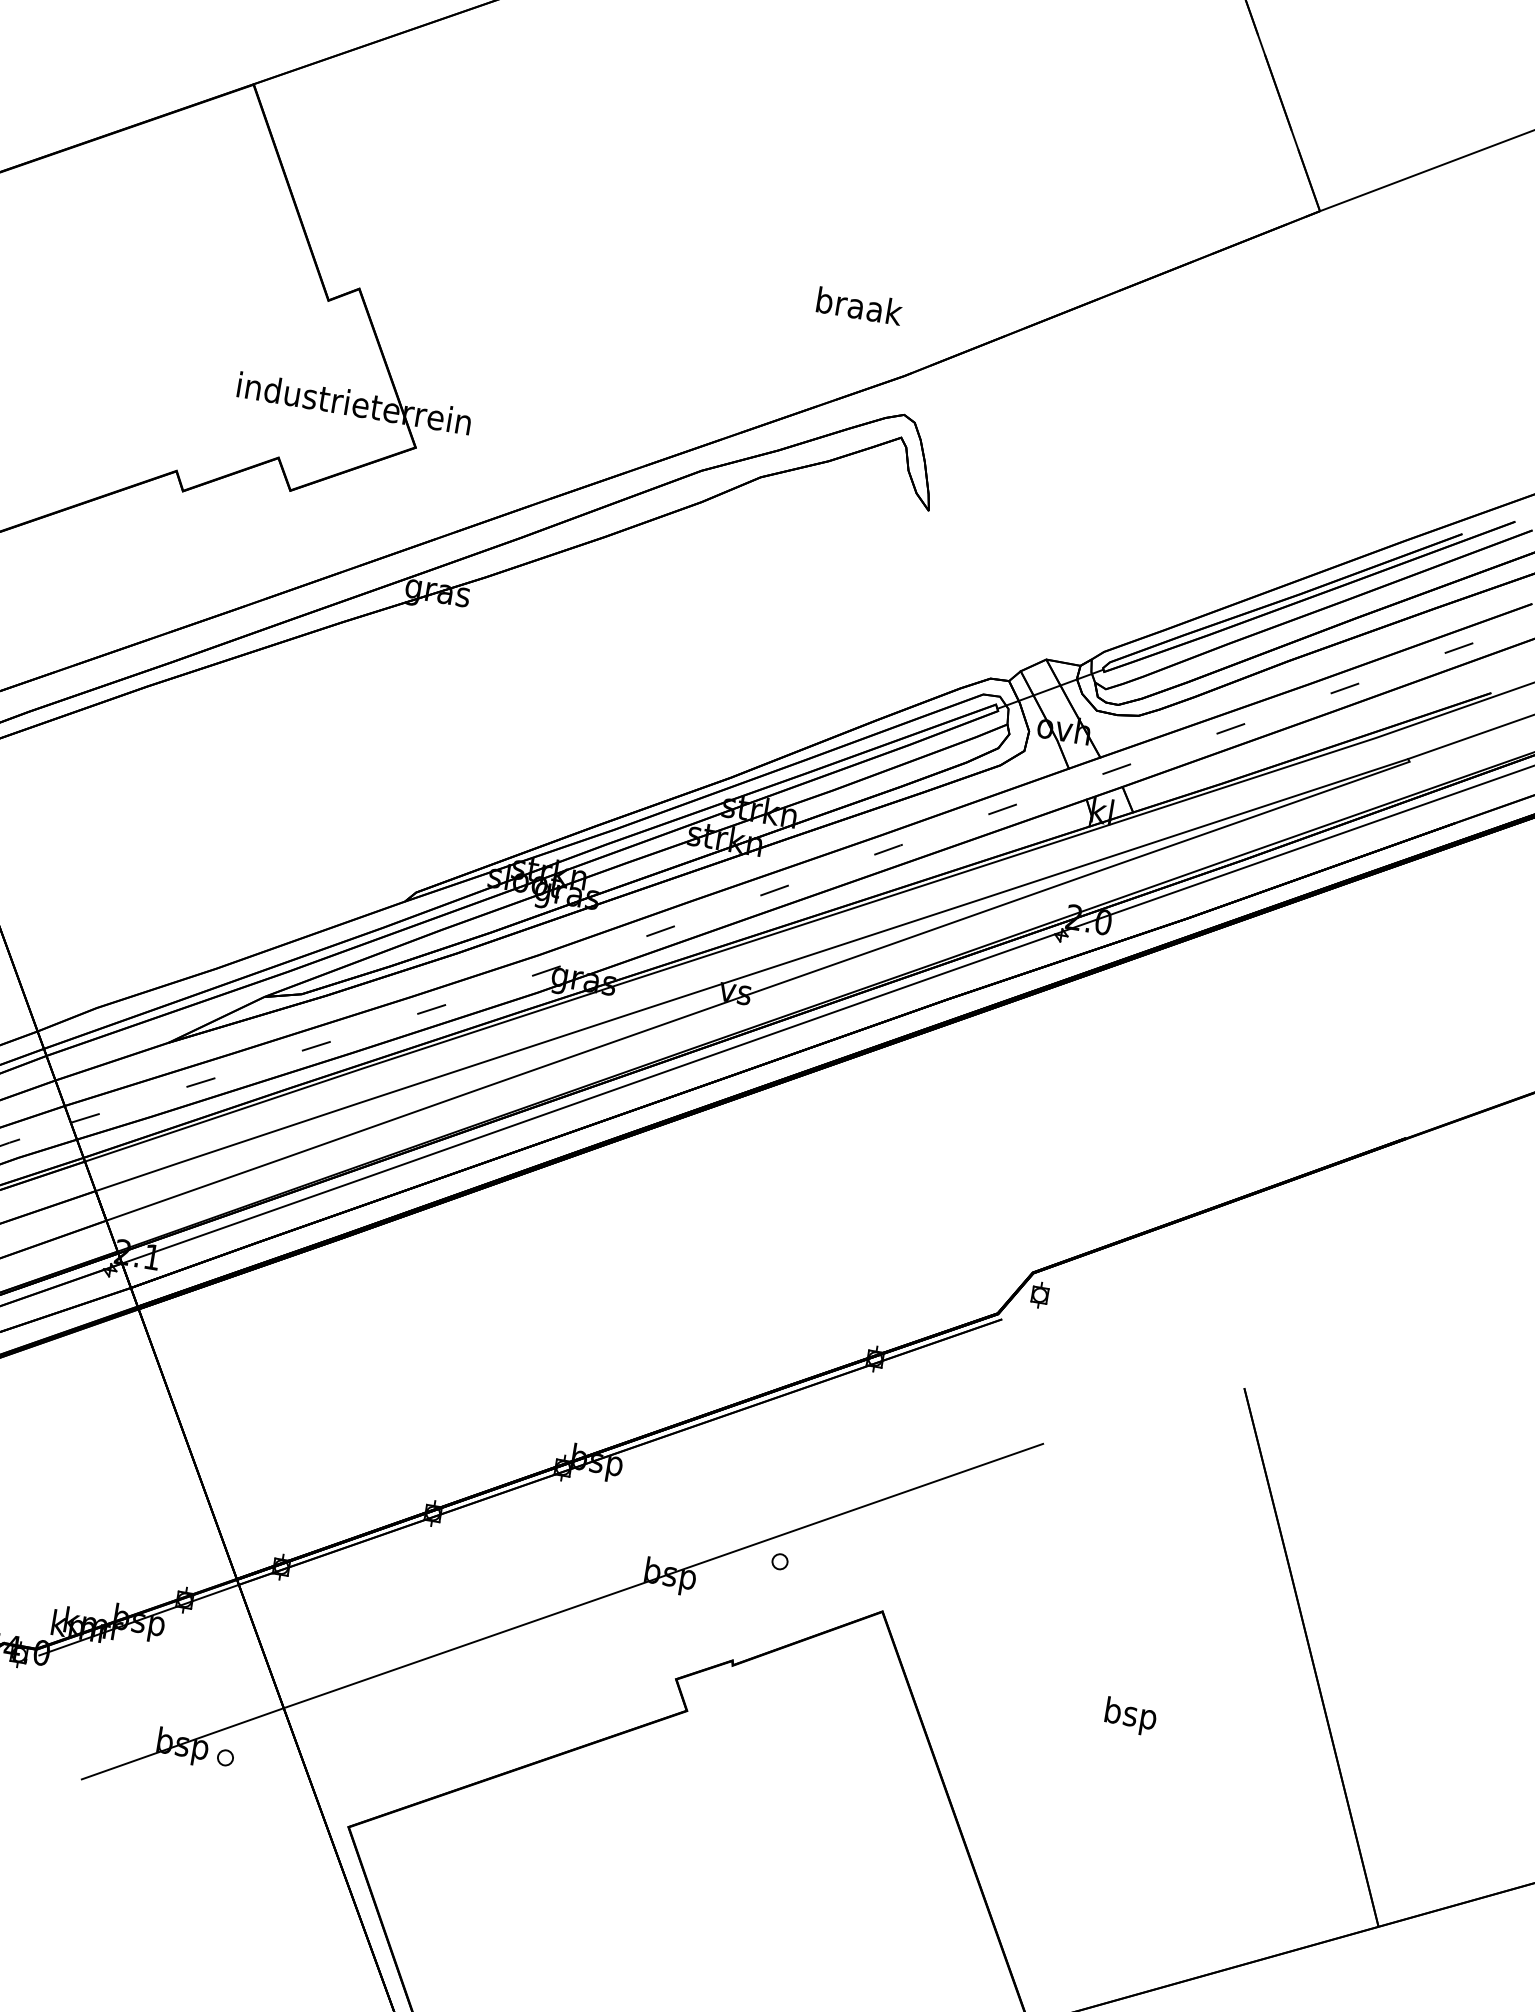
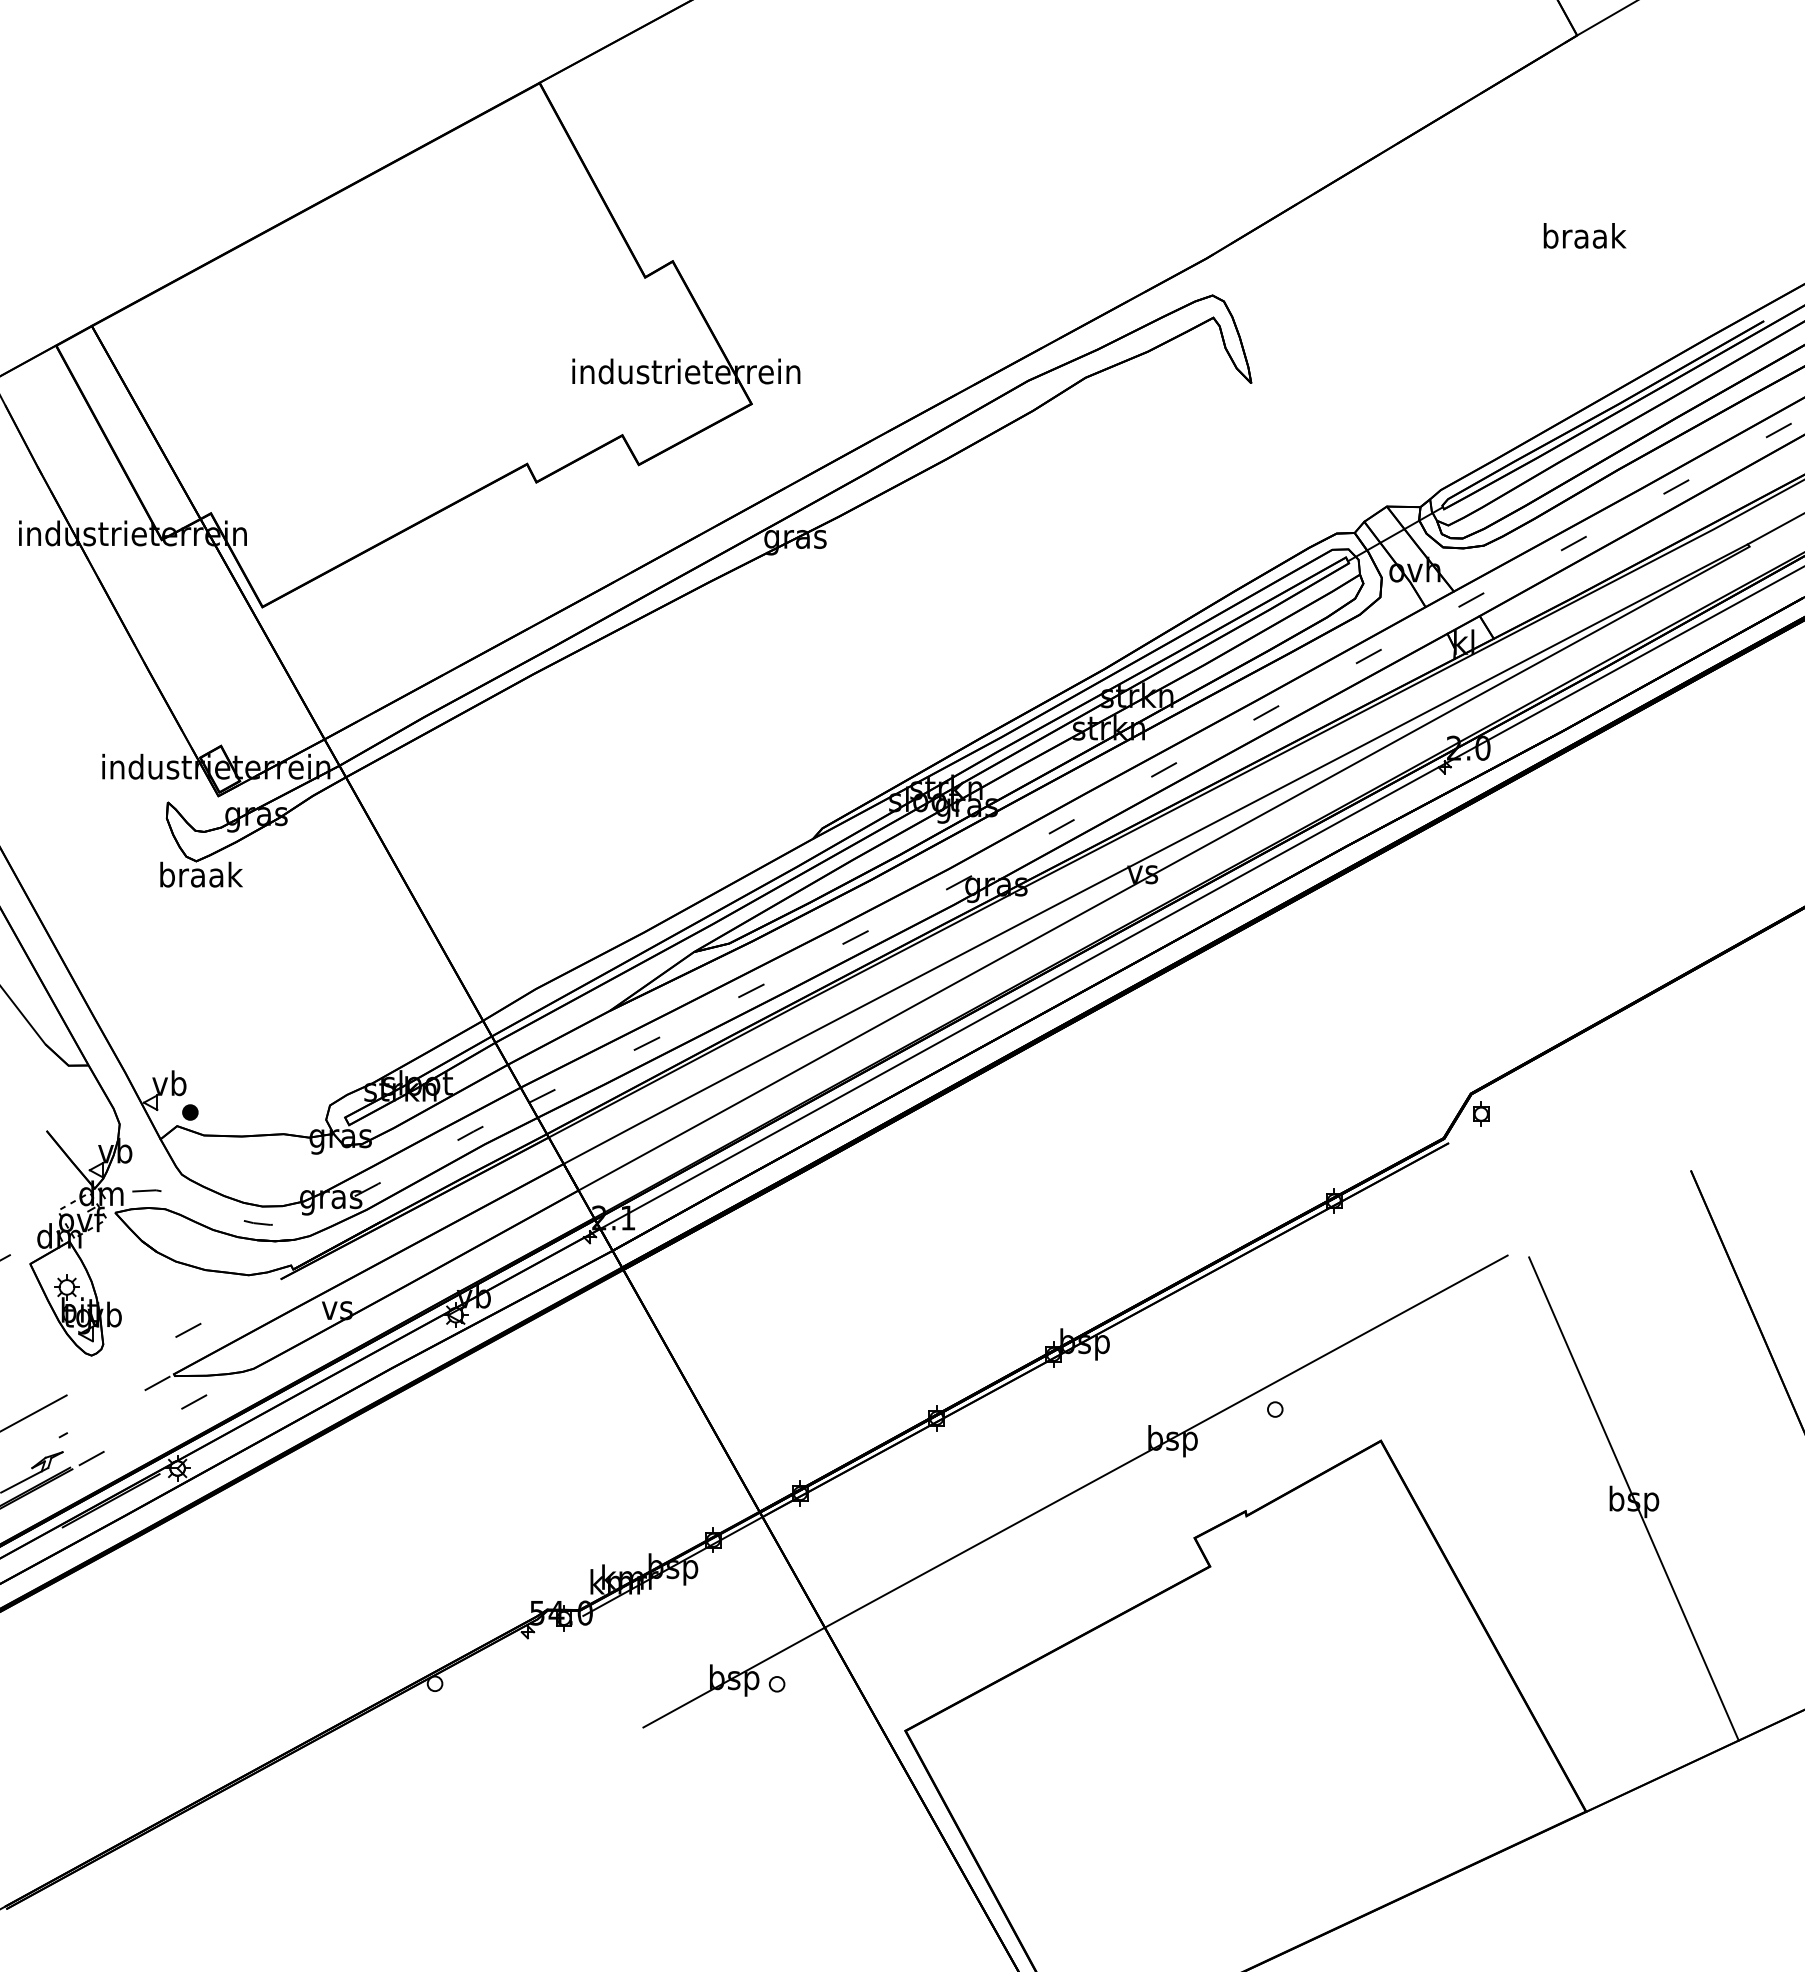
text: (859, 305) -> (1584, 235), moved
line: (1130, 1712) -> (1633, 1498), added

